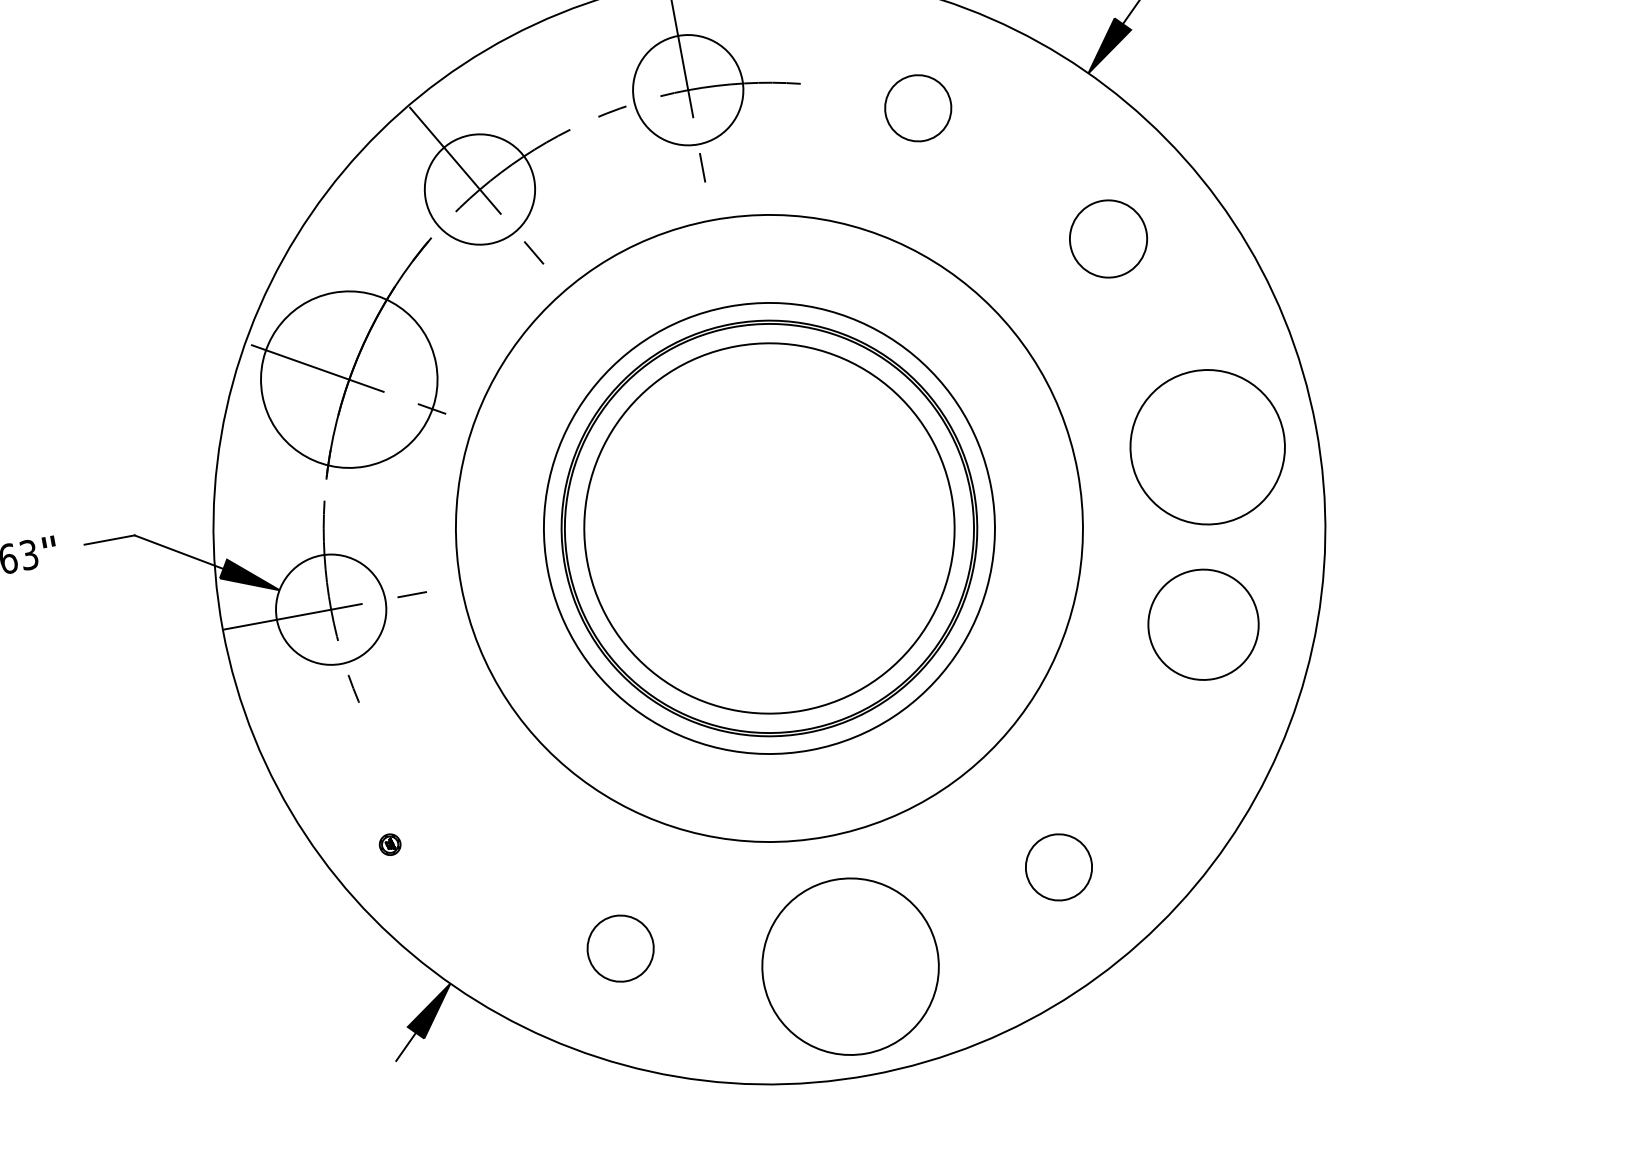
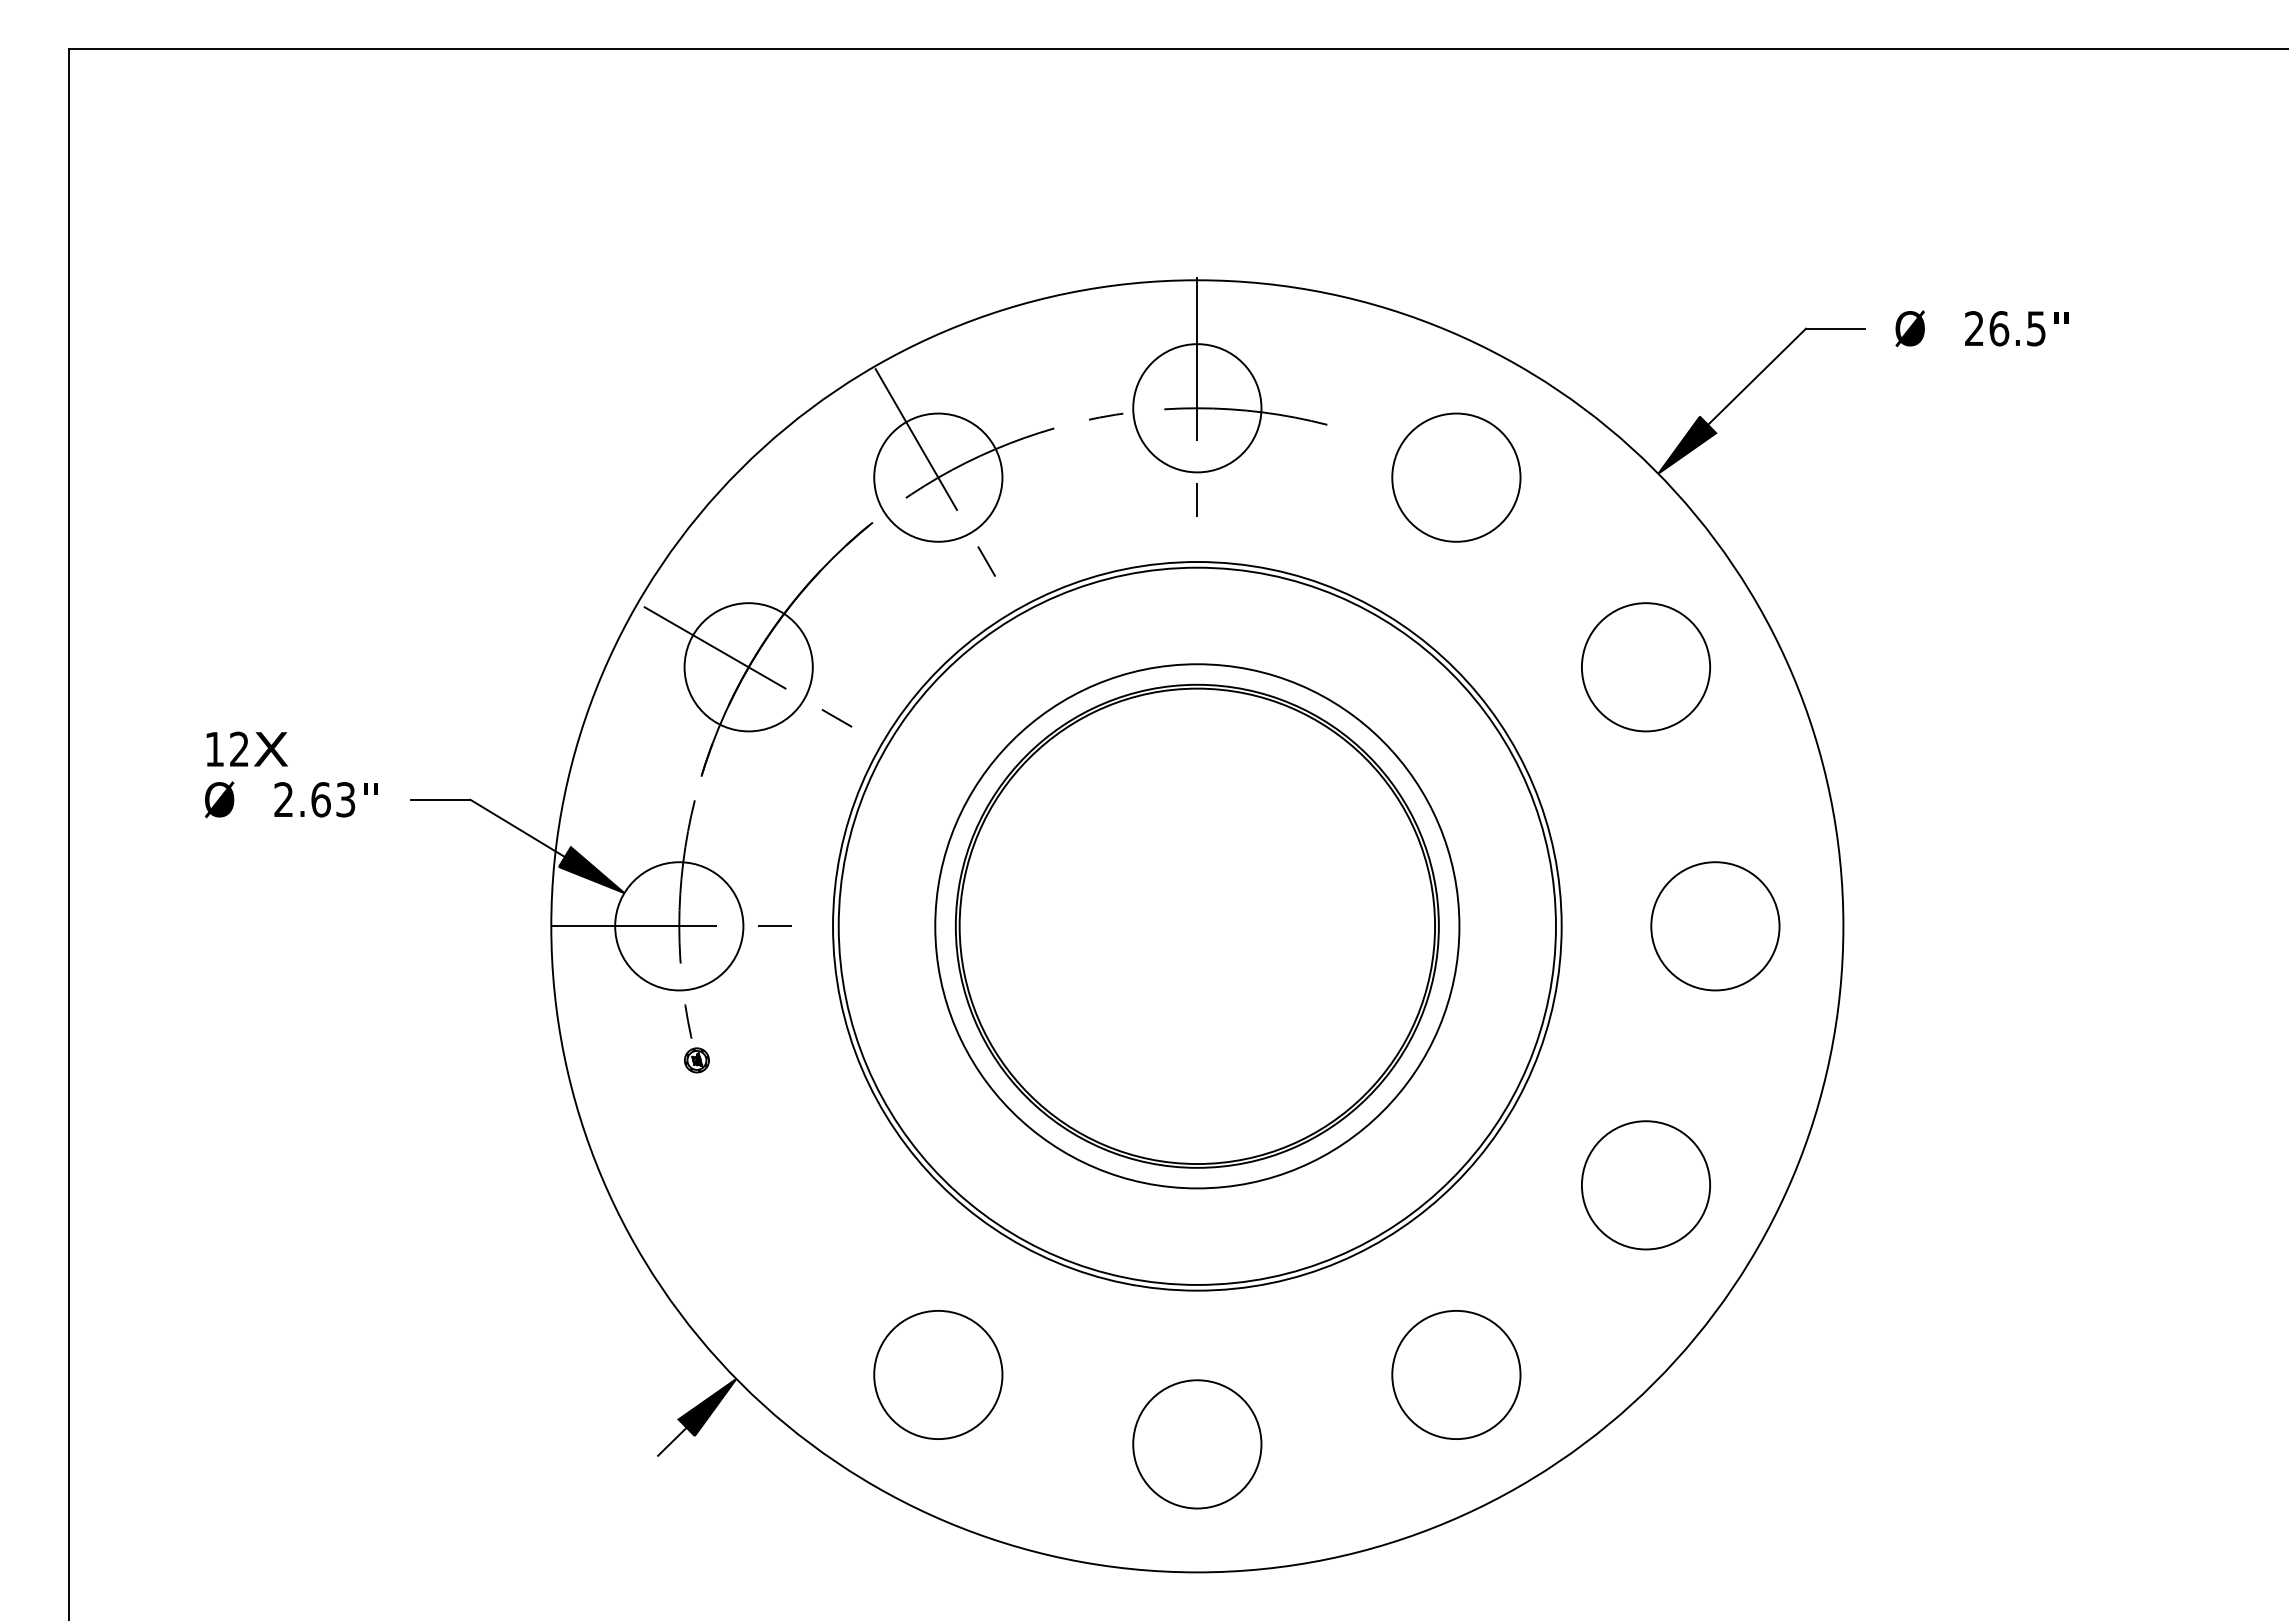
circle: (918, 108) -> (1456, 477), size x1.67
circle: (1108, 239) -> (1646, 667), size x1.43
circle: (349, 379) -> (748, 667), size x0.62
circle: (1207, 447) -> (1715, 926), size x0.71
circle: (768, 527) -> (1196, 925), size x1.67
circle: (1203, 624) -> (1646, 1185), moved
part: (389, 844) -> (696, 1060), moved
circle: (1058, 866) -> (1456, 1374), size x1.67
circle: (620, 948) -> (938, 1374), size x1.67
circle: (850, 966) -> (1197, 1444), size x0.62

